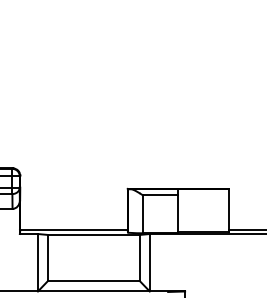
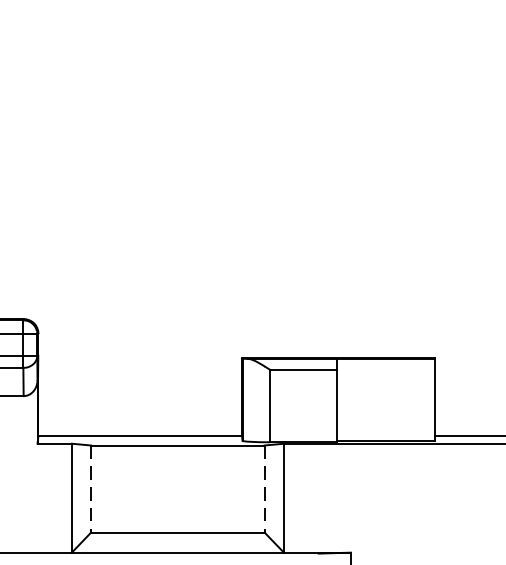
line: (48, 257) -> (91, 488), solid -> dashed
line: (139, 257) -> (264, 488), solid -> dashed

